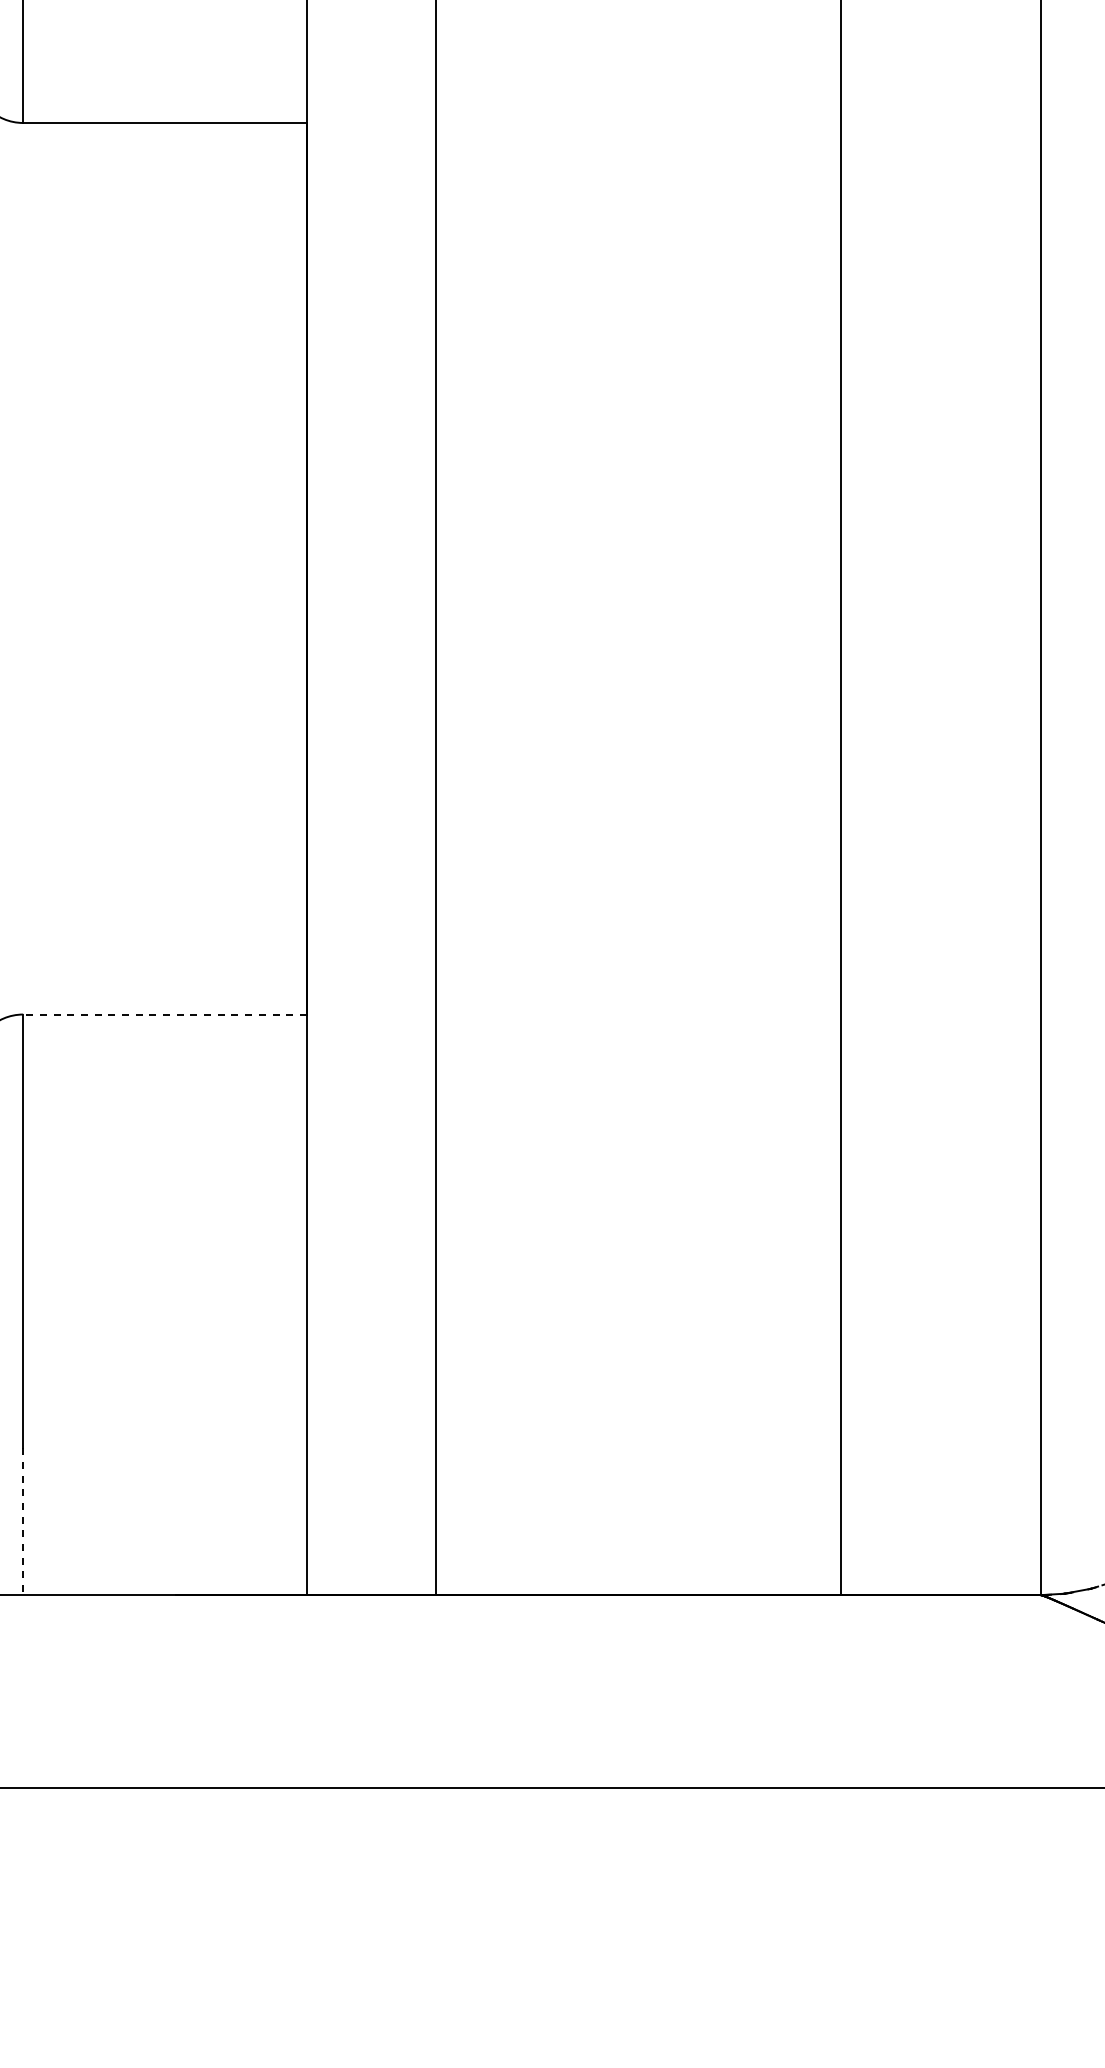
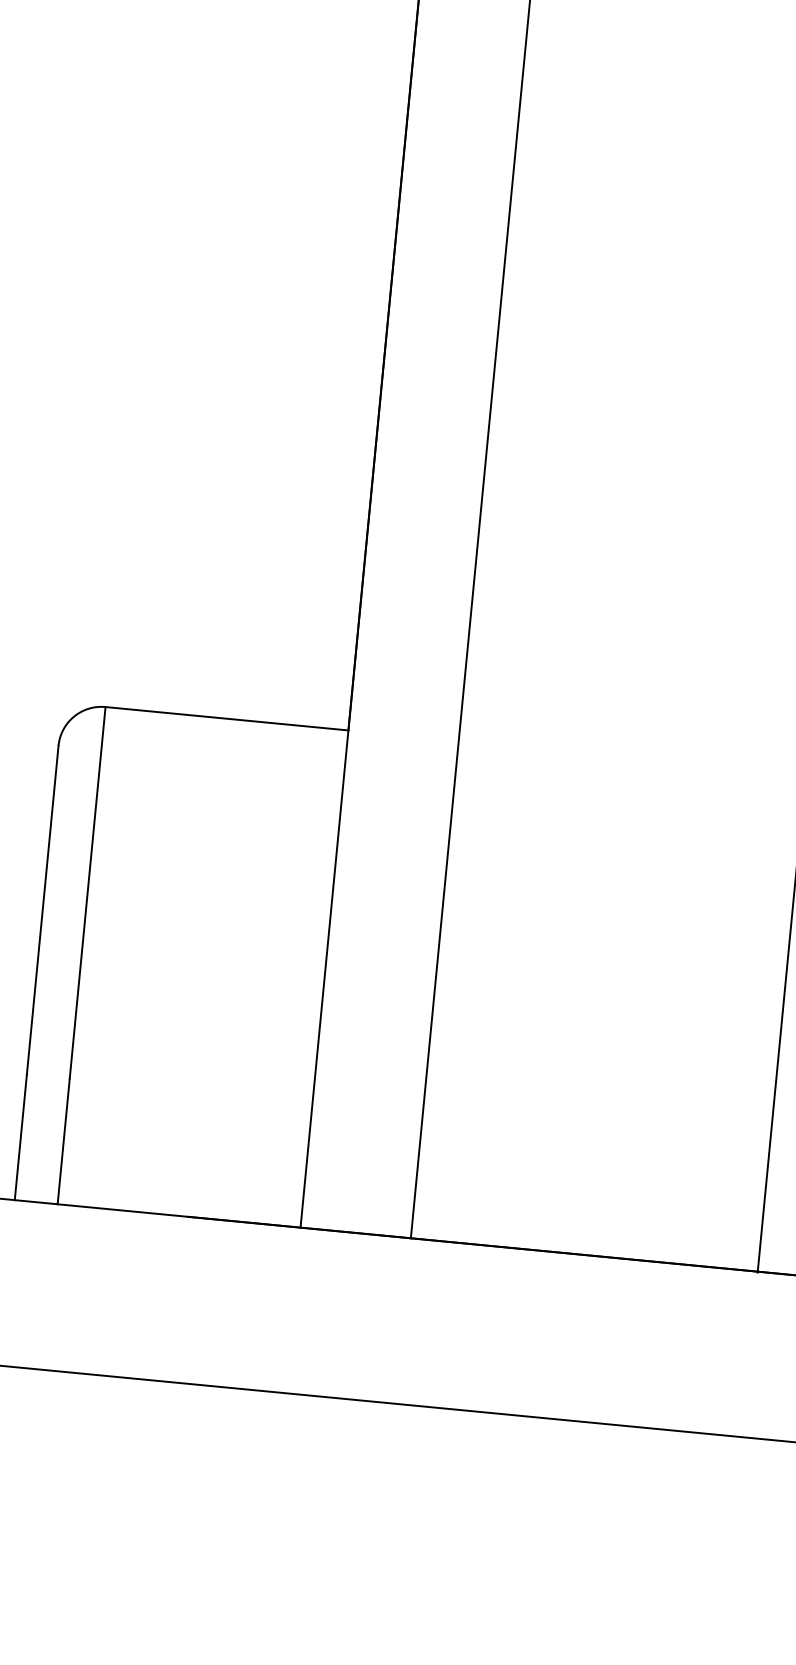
line: (165, 1014) -> (227, 718), dashed -> solid
line: (23, 1522) -> (63, 1142), dashed -> solid

